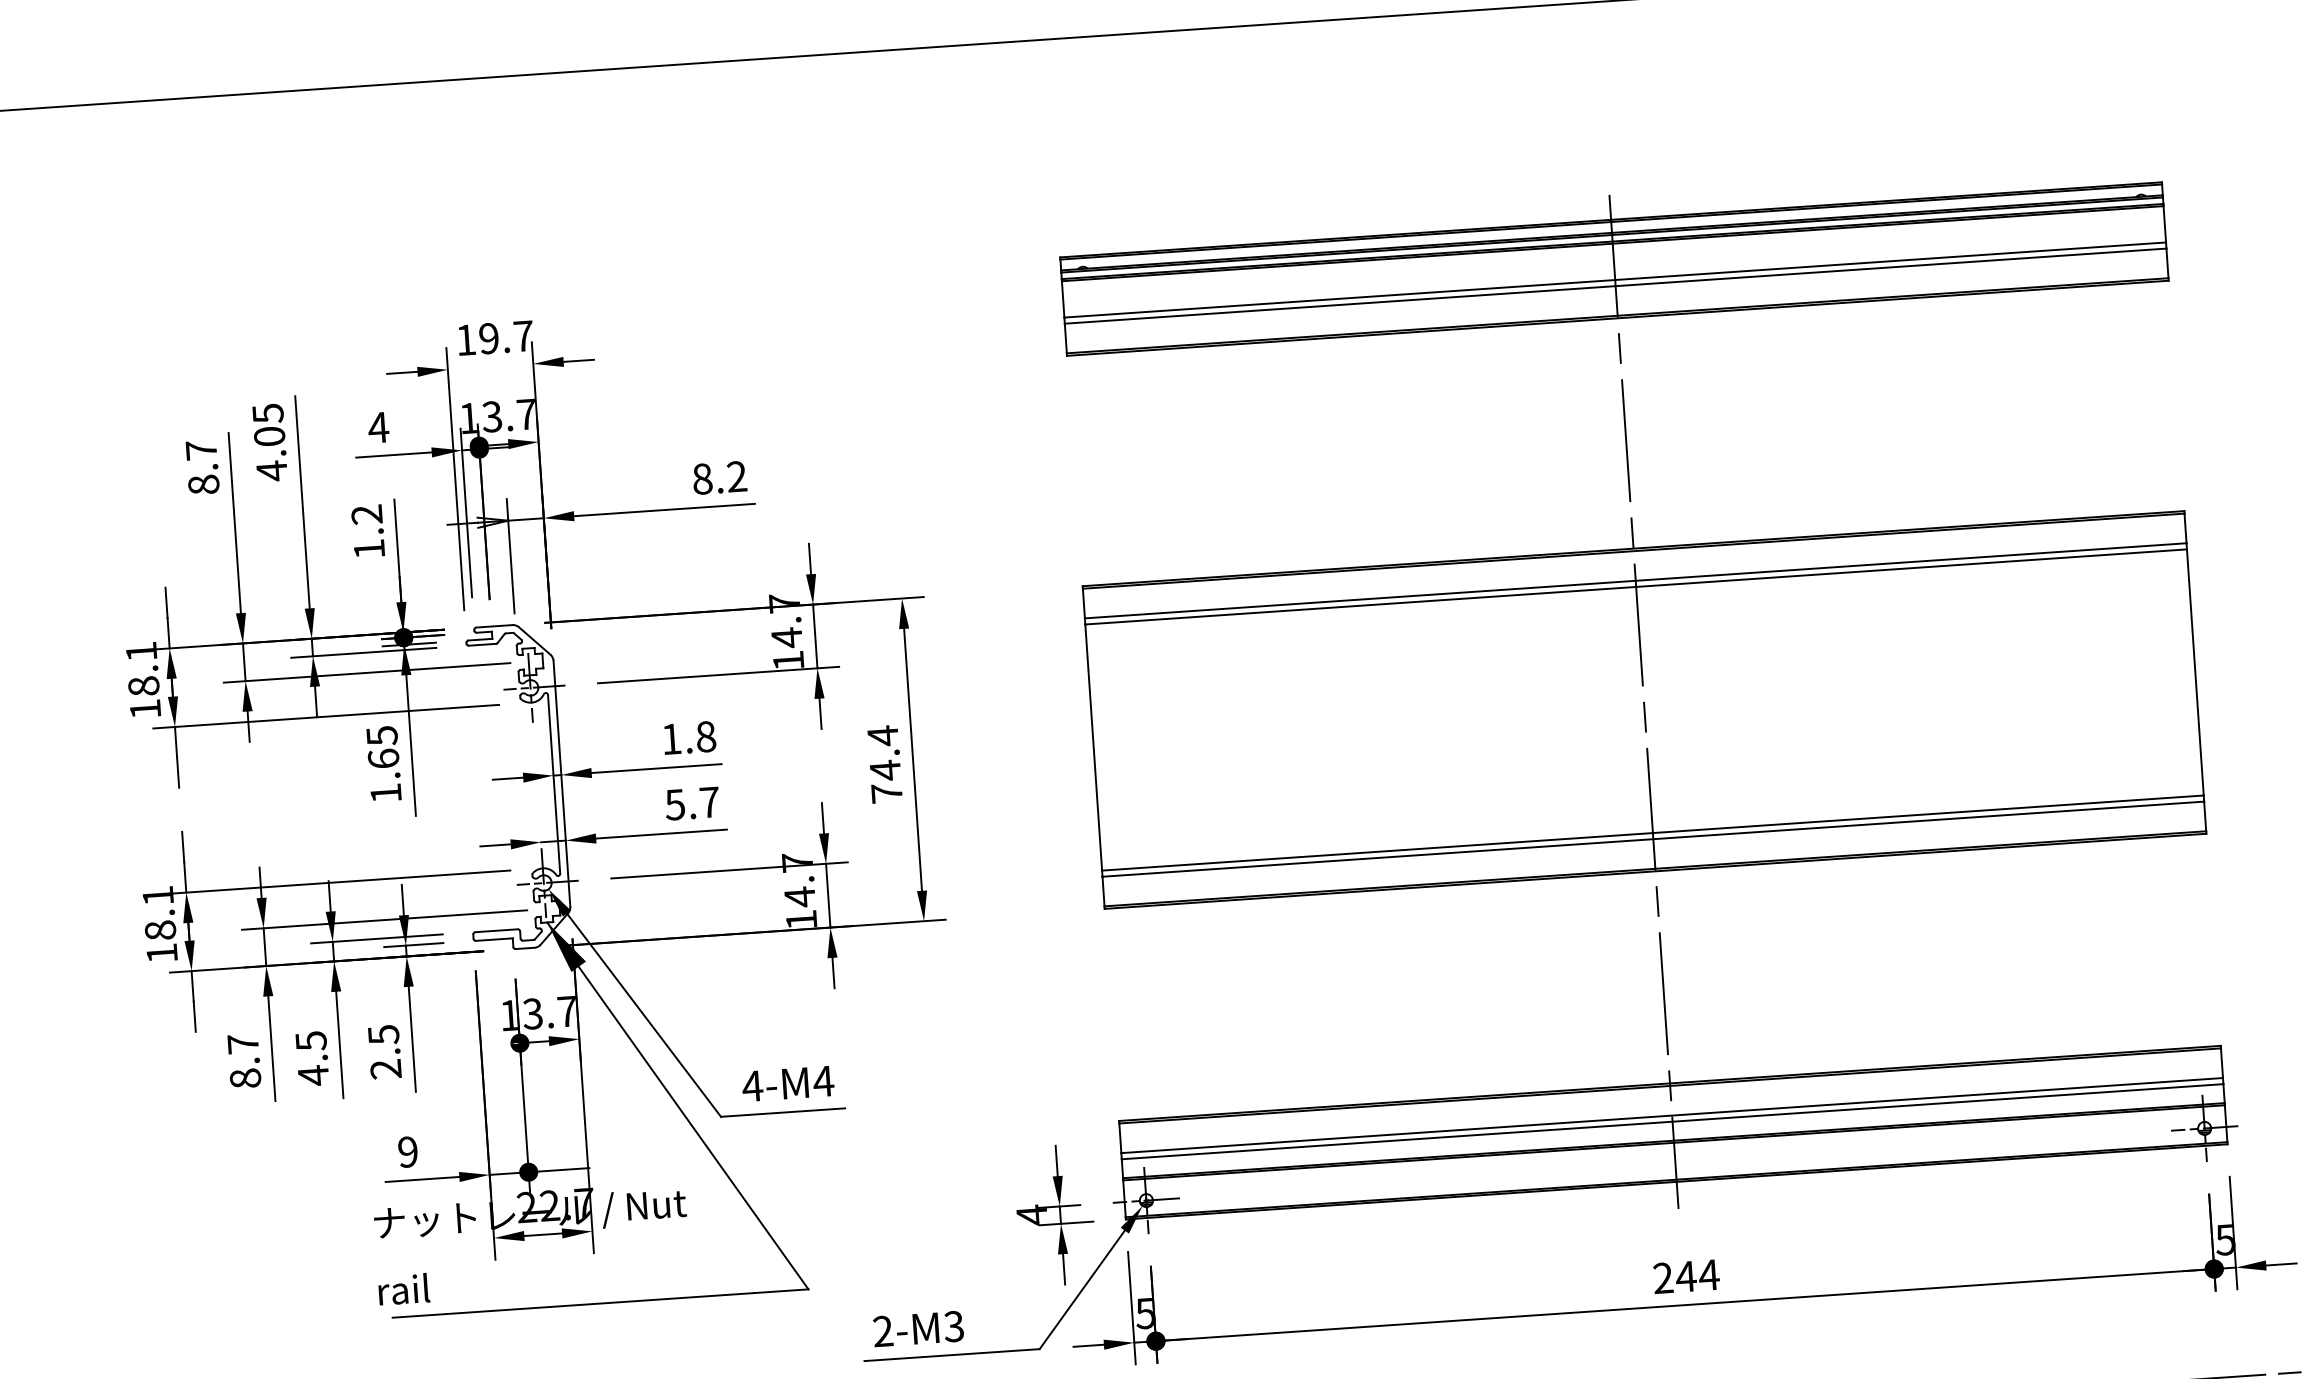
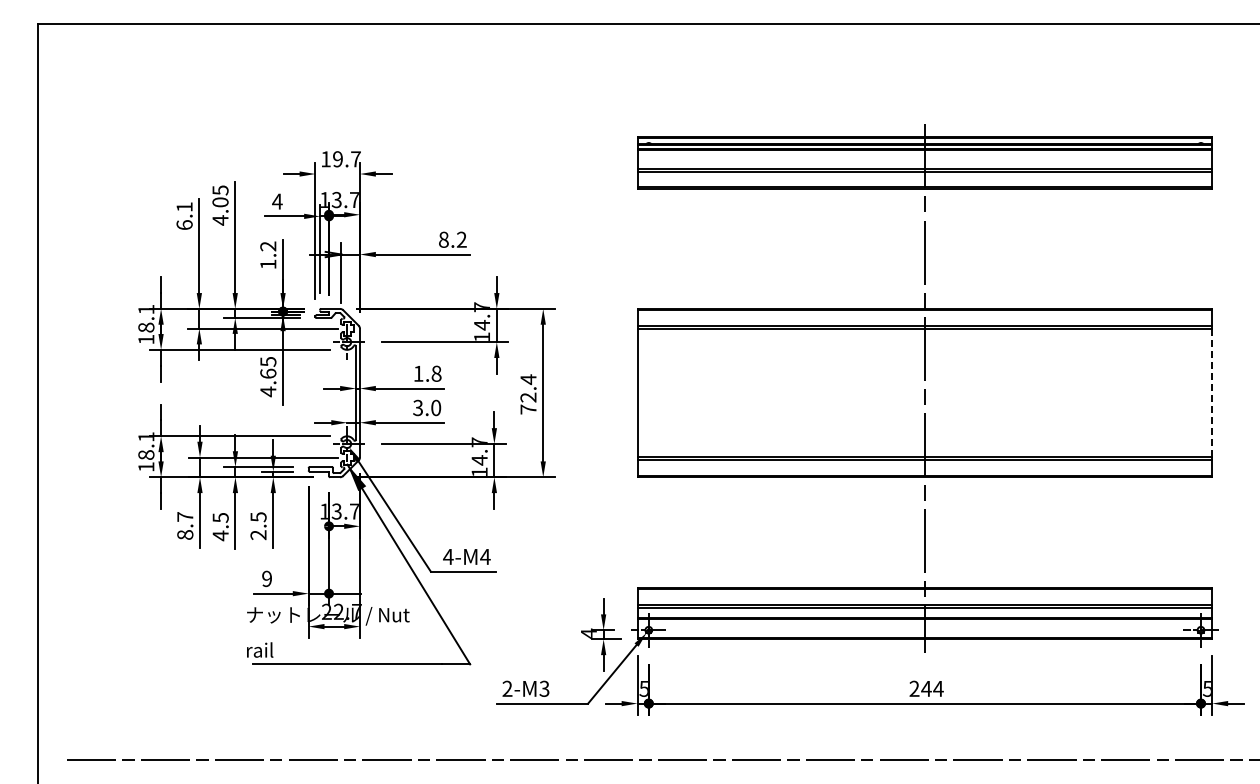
text: (202, 468) -> (184, 216), 8.7 -> 6.1
line: (2195, 671) -> (1212, 392), solid -> dashed
text: (885, 770) -> (528, 397), 74.4 -> 72.4
text: (386, 792) -> (268, 391), 1.65 -> 4.65
text: (693, 802) -> (427, 407), 5.7 -> 3.0

